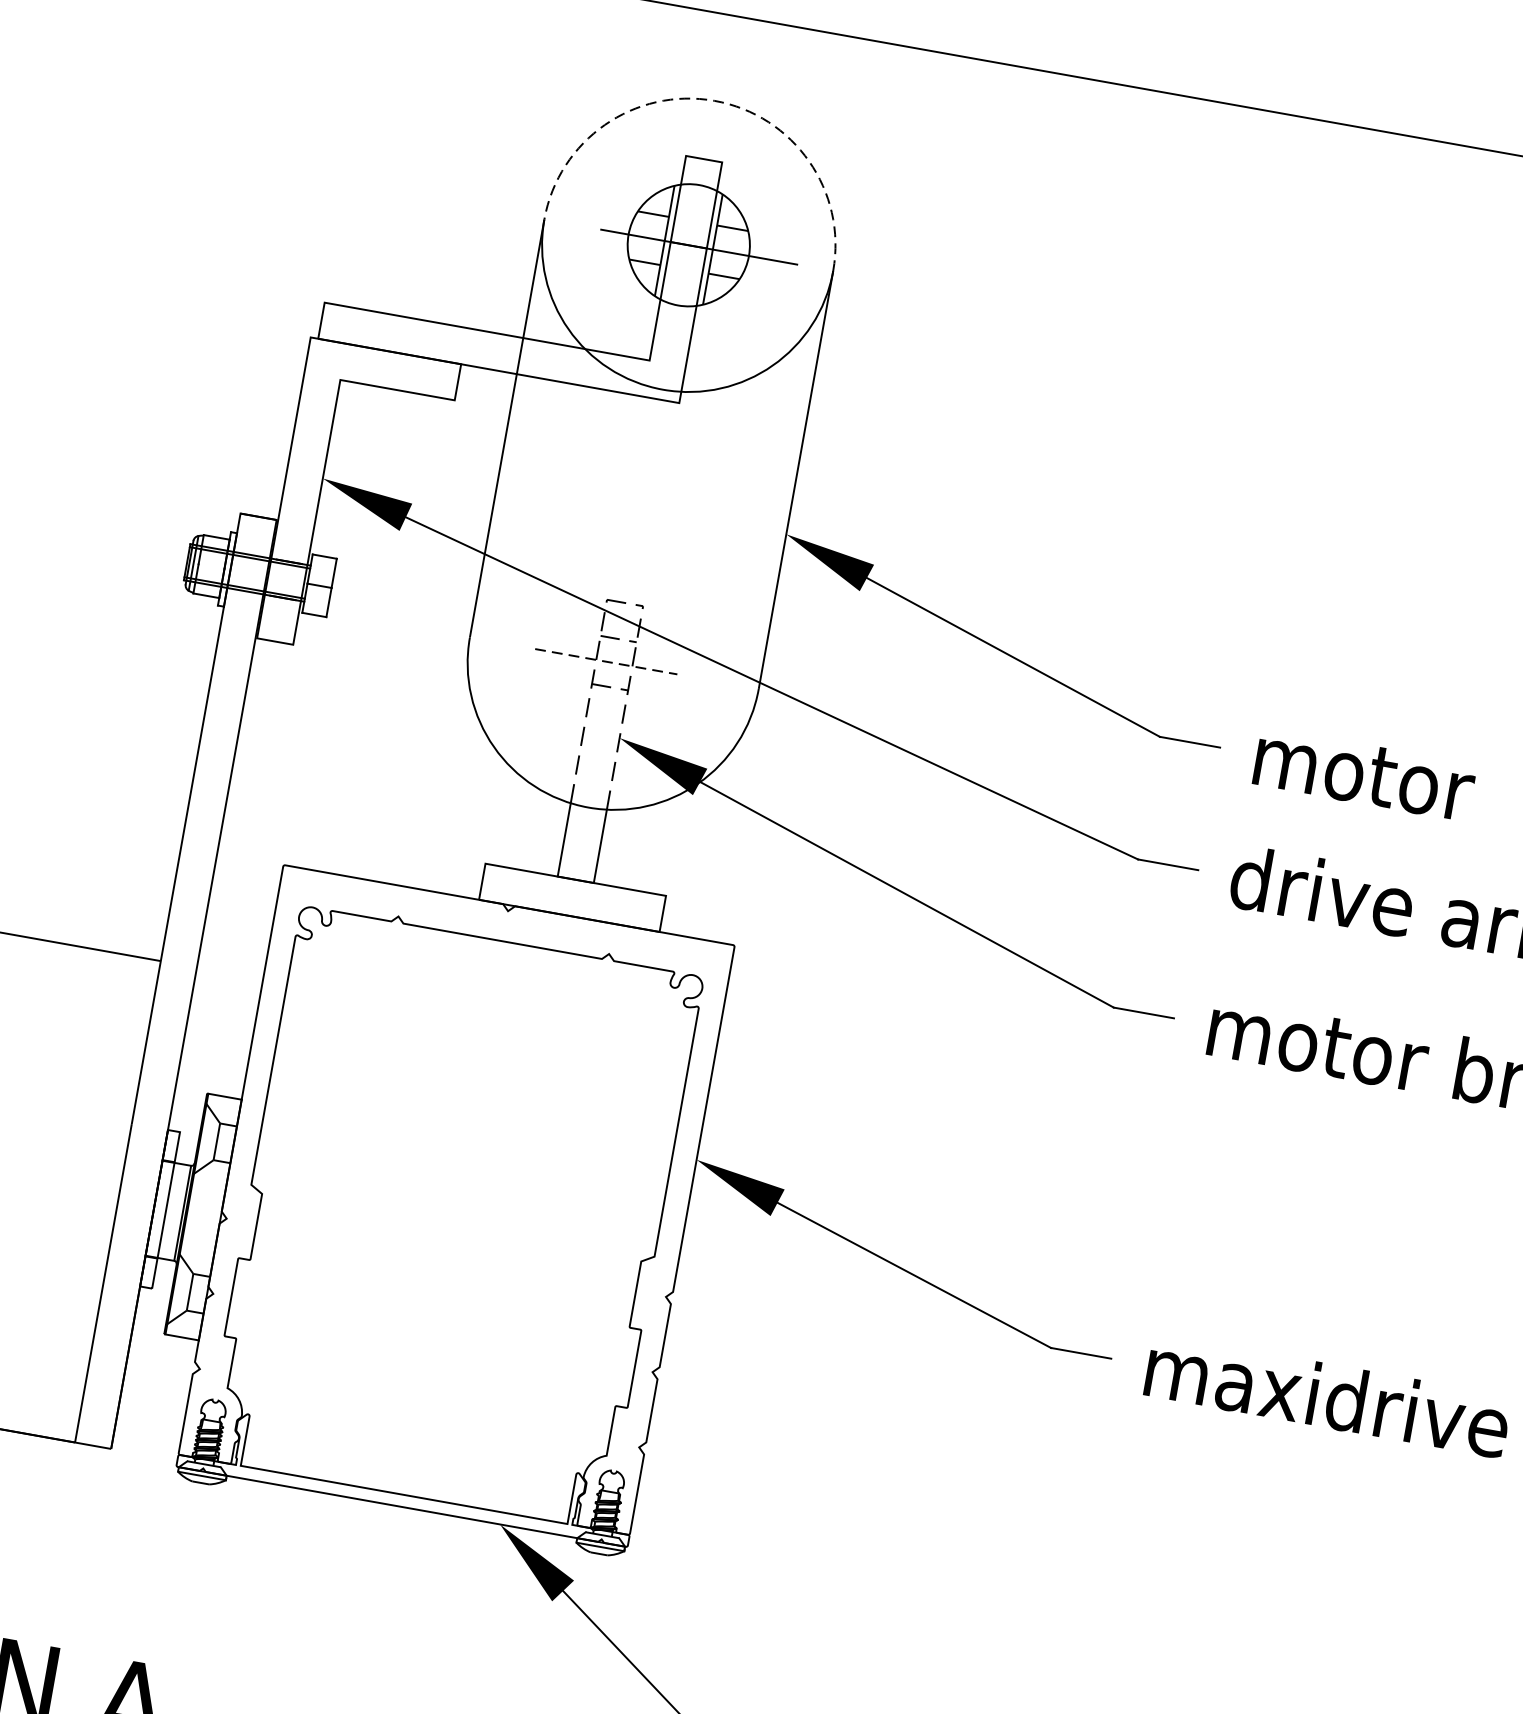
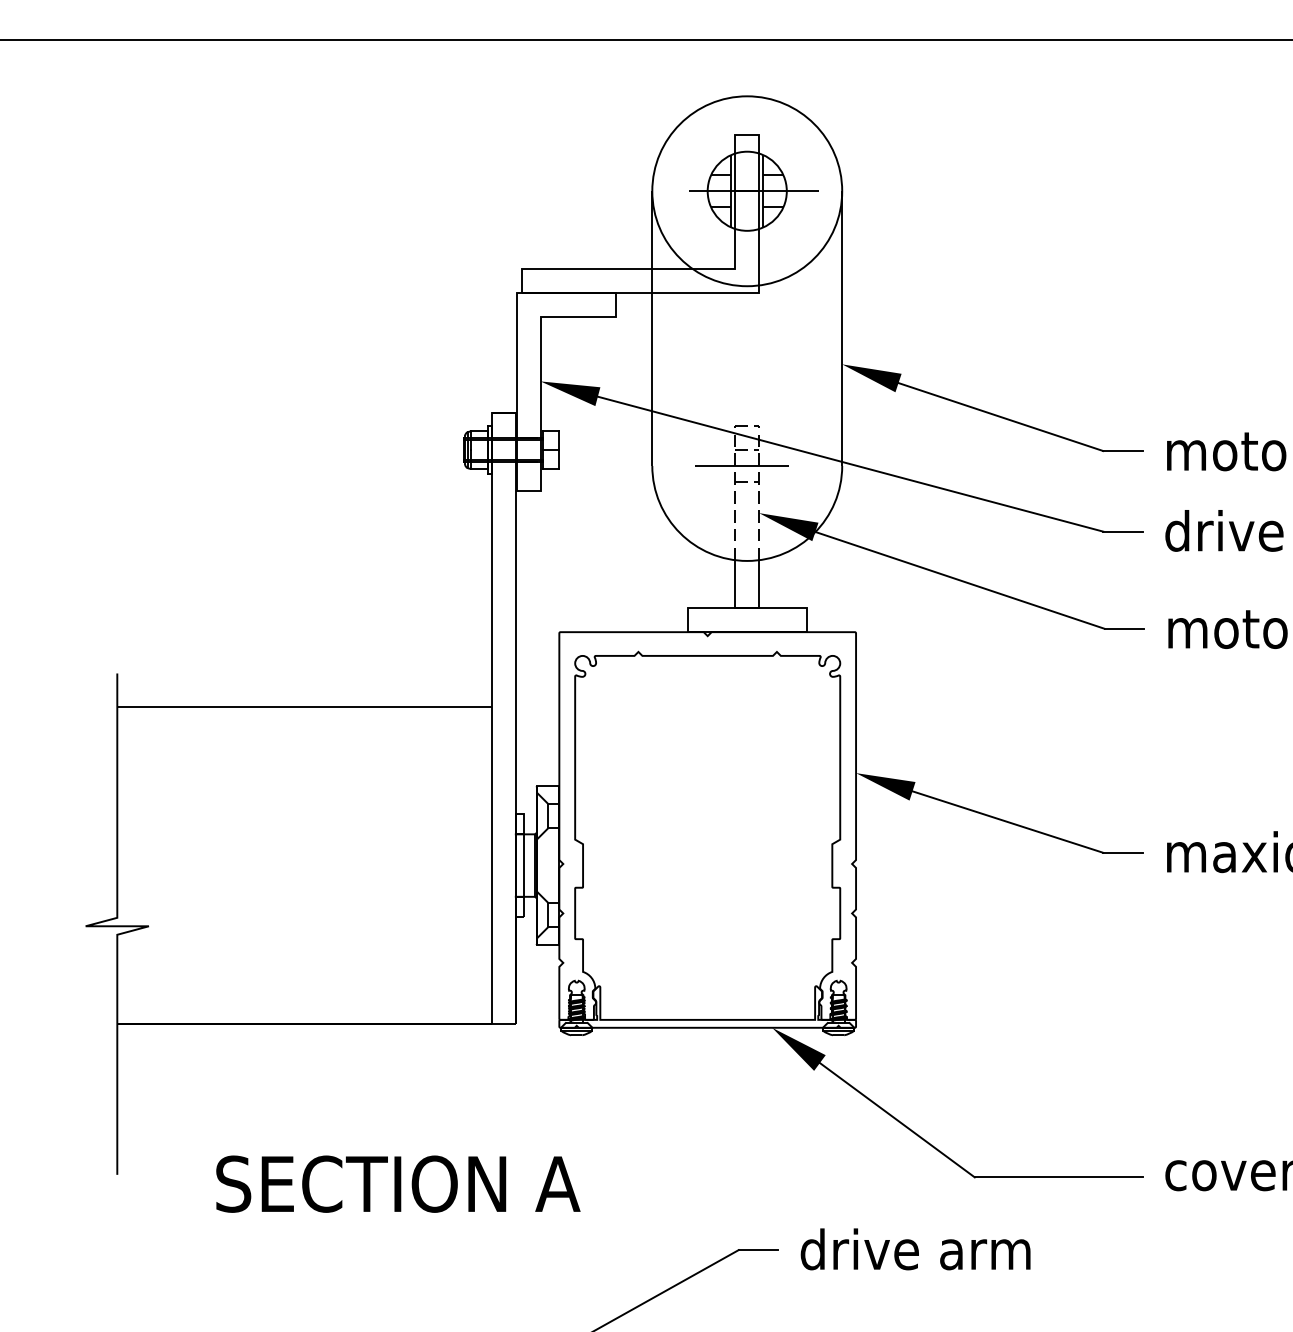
arc: (714, 101) -> (747, 96), dashed -> solid
line: (605, 662) -> (741, 466), dashed -> solid

